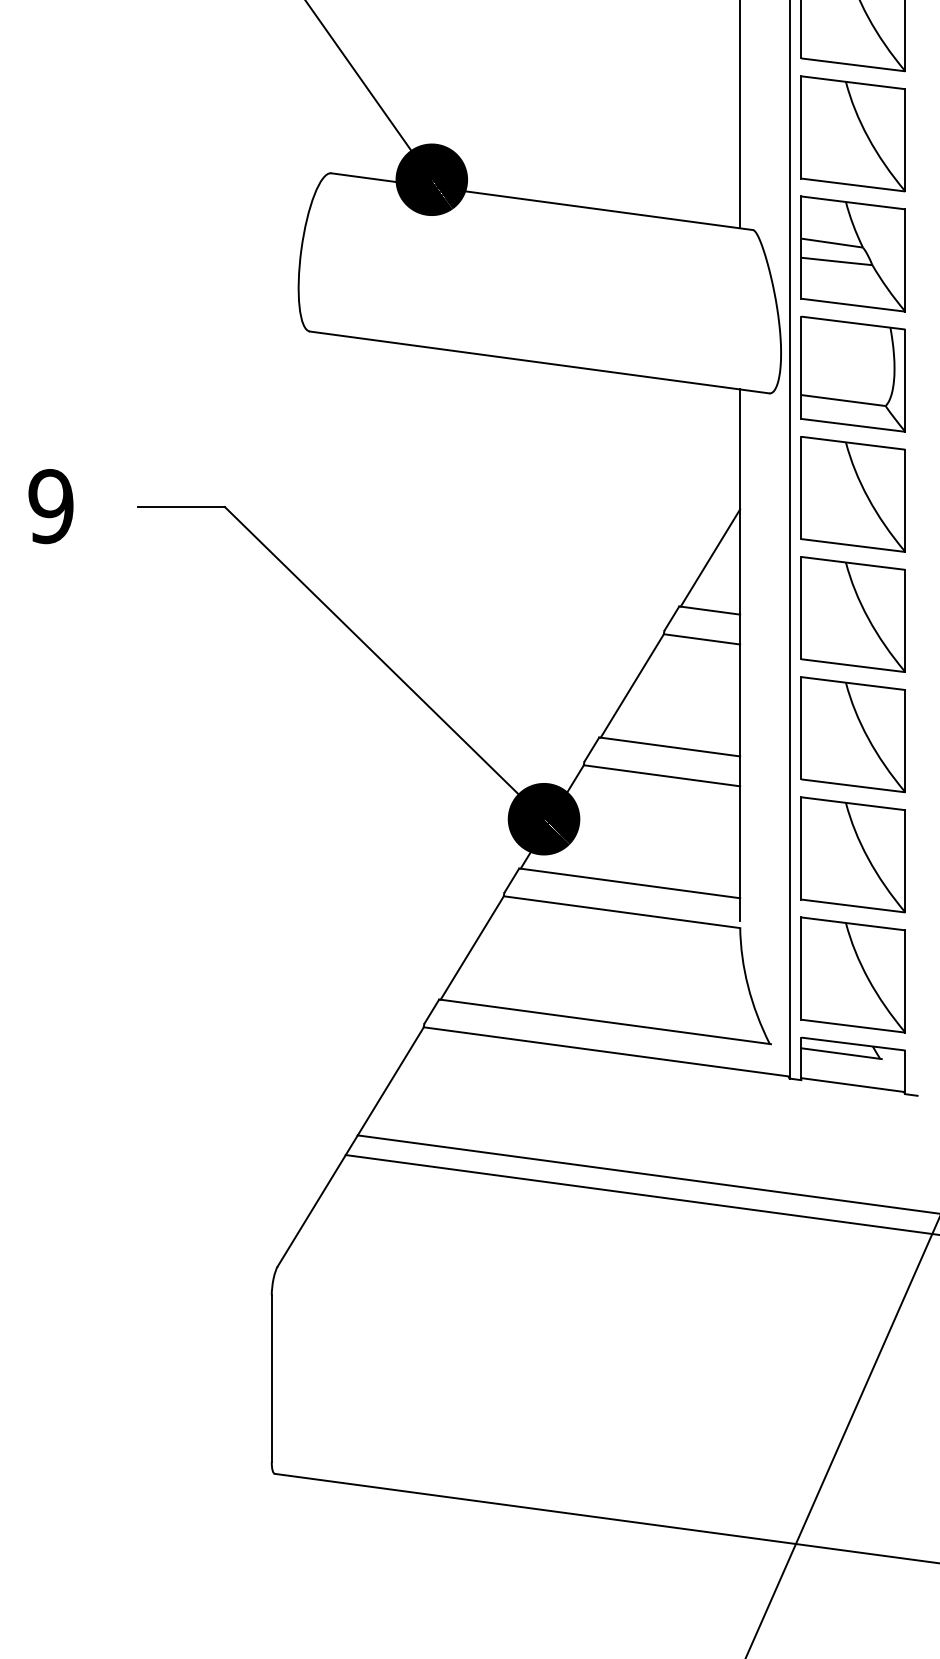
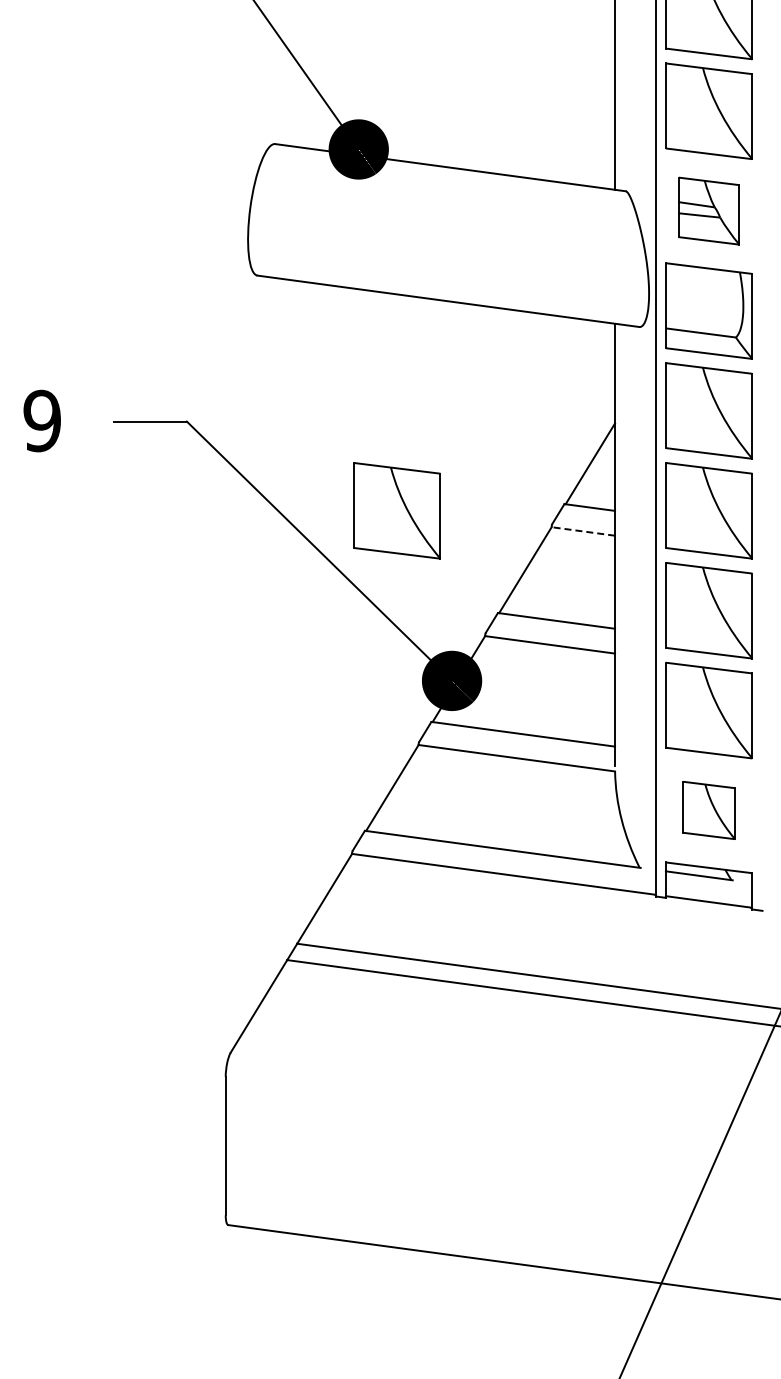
part: (852, 253) -> (708, 210), size x0.7
part: (477, 614) -> (396, 510), added
line: (702, 639) -> (583, 531), solid -> dashed
part: (852, 975) -> (708, 810), size x0.6

